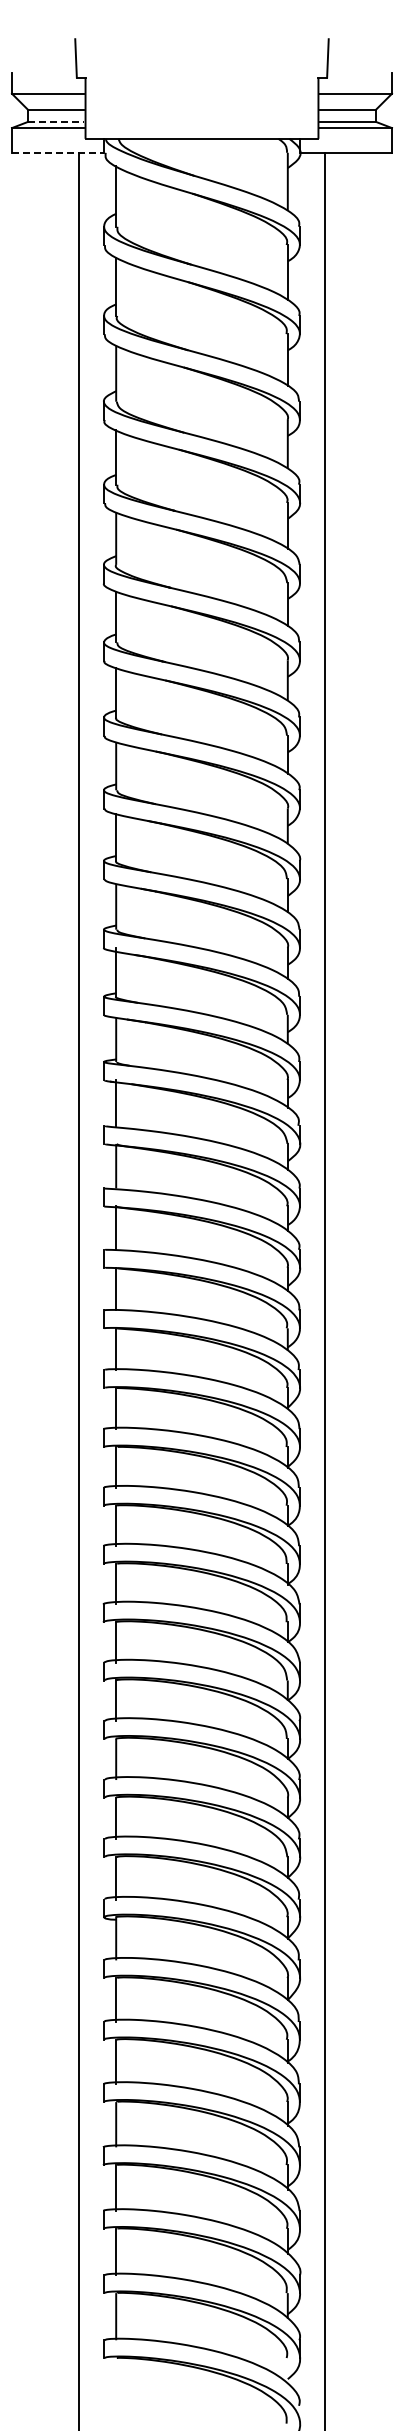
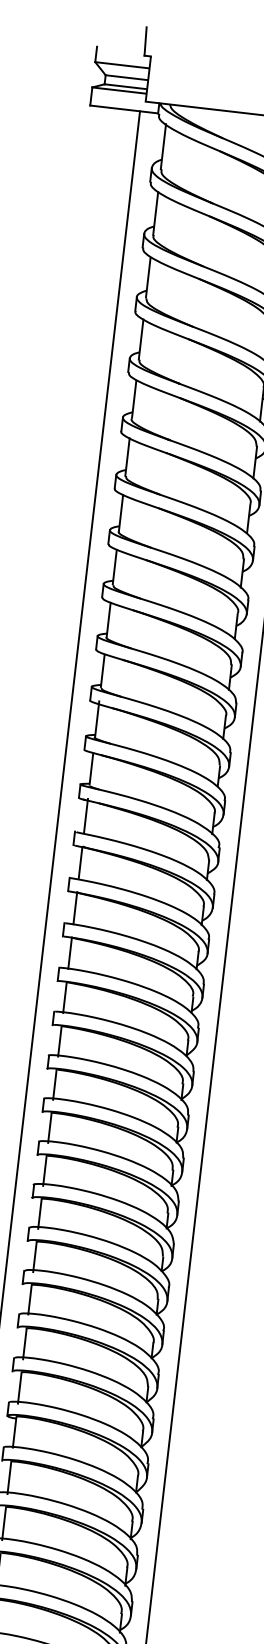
line: (56, 121) -> (125, 86), dashed -> solid
line: (57, 152) -> (123, 109), dashed -> solid

